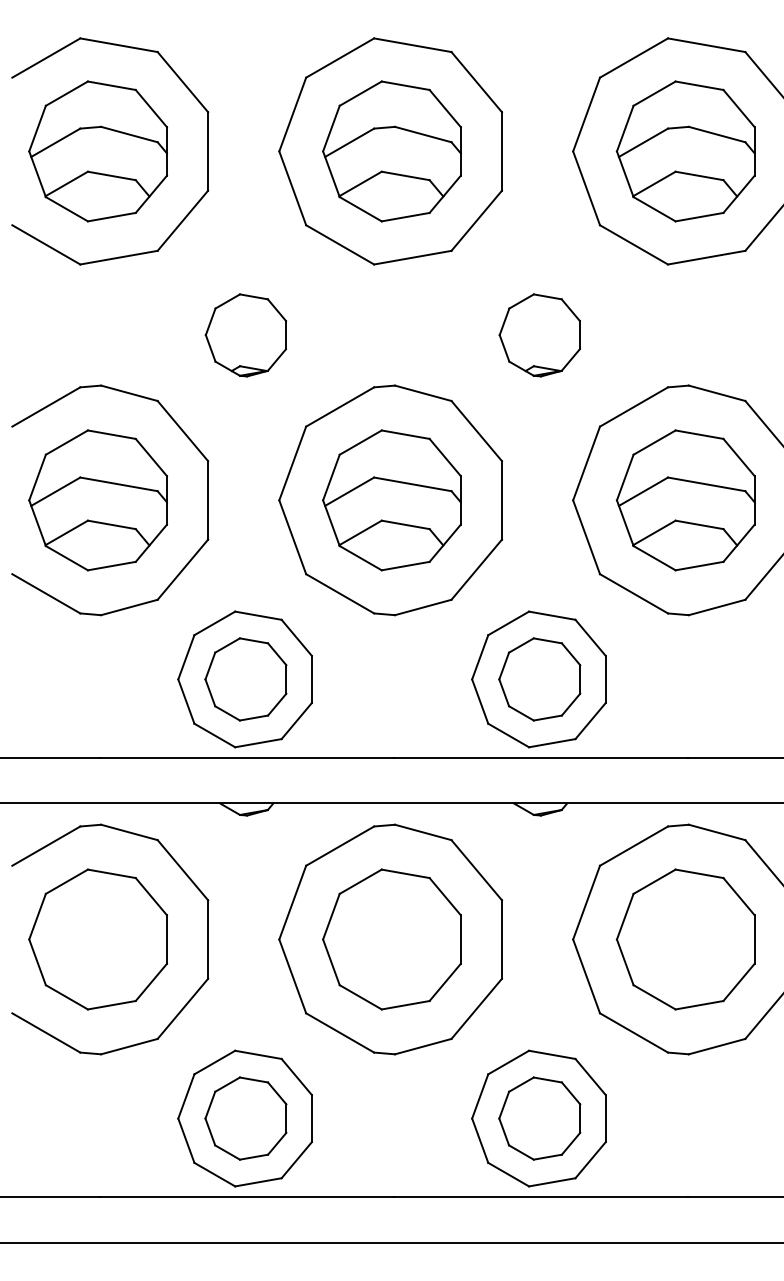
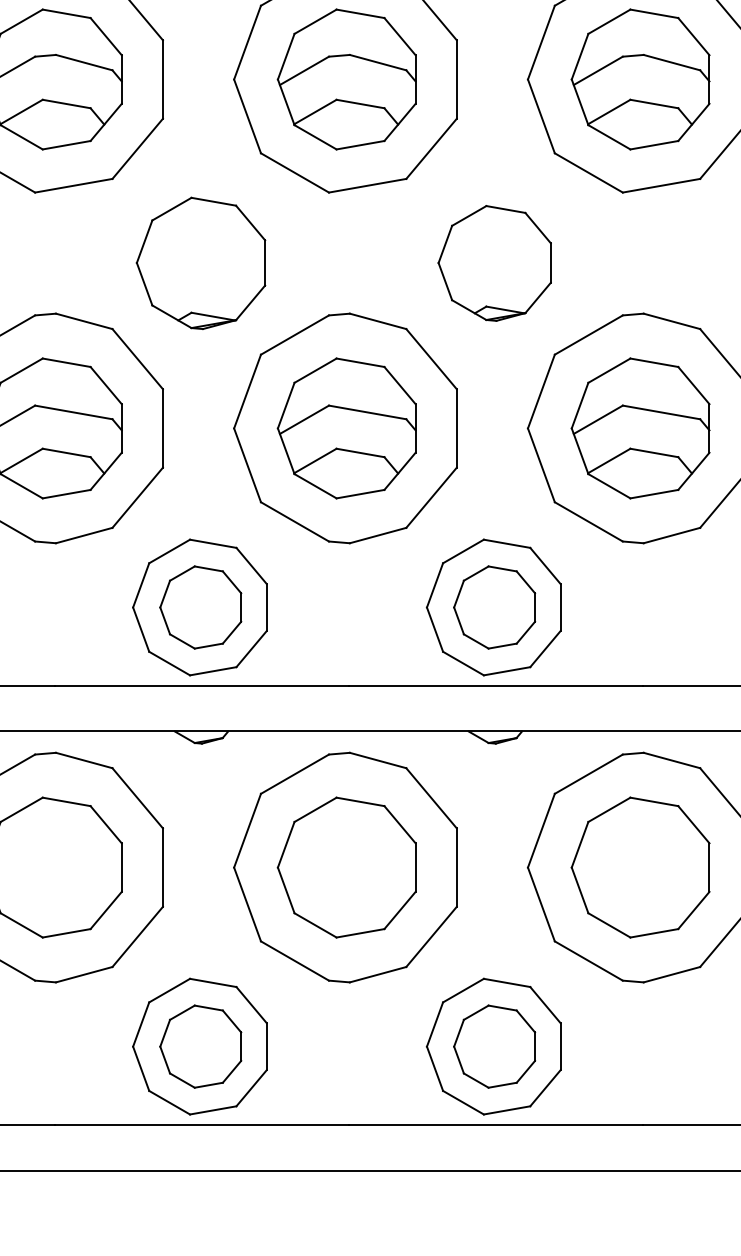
part: (245, 335) -> (200, 263), size x1.6
part: (539, 335) -> (494, 263), size x1.4

